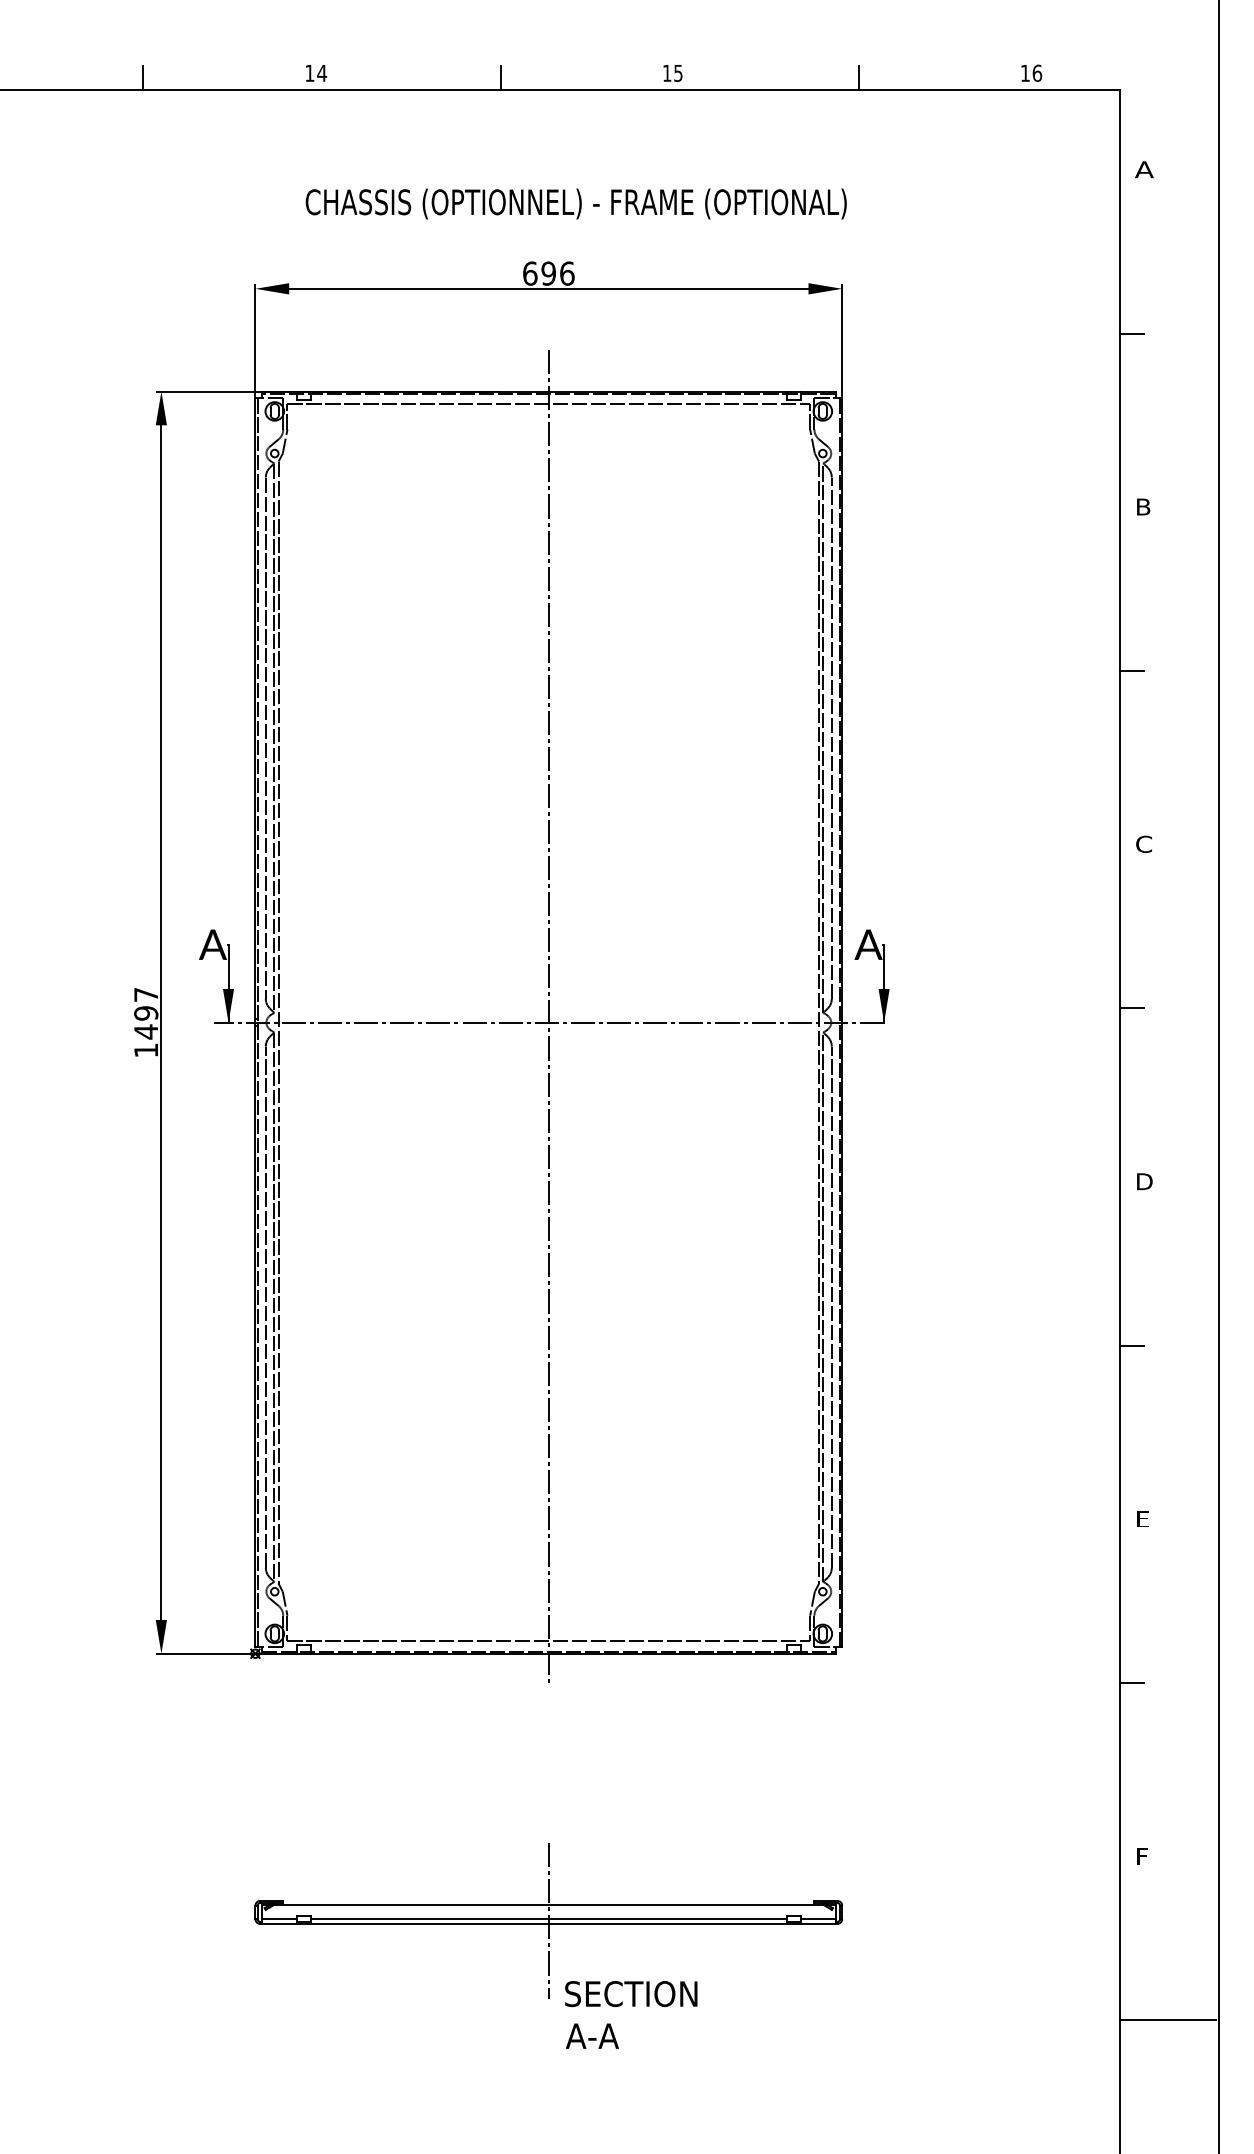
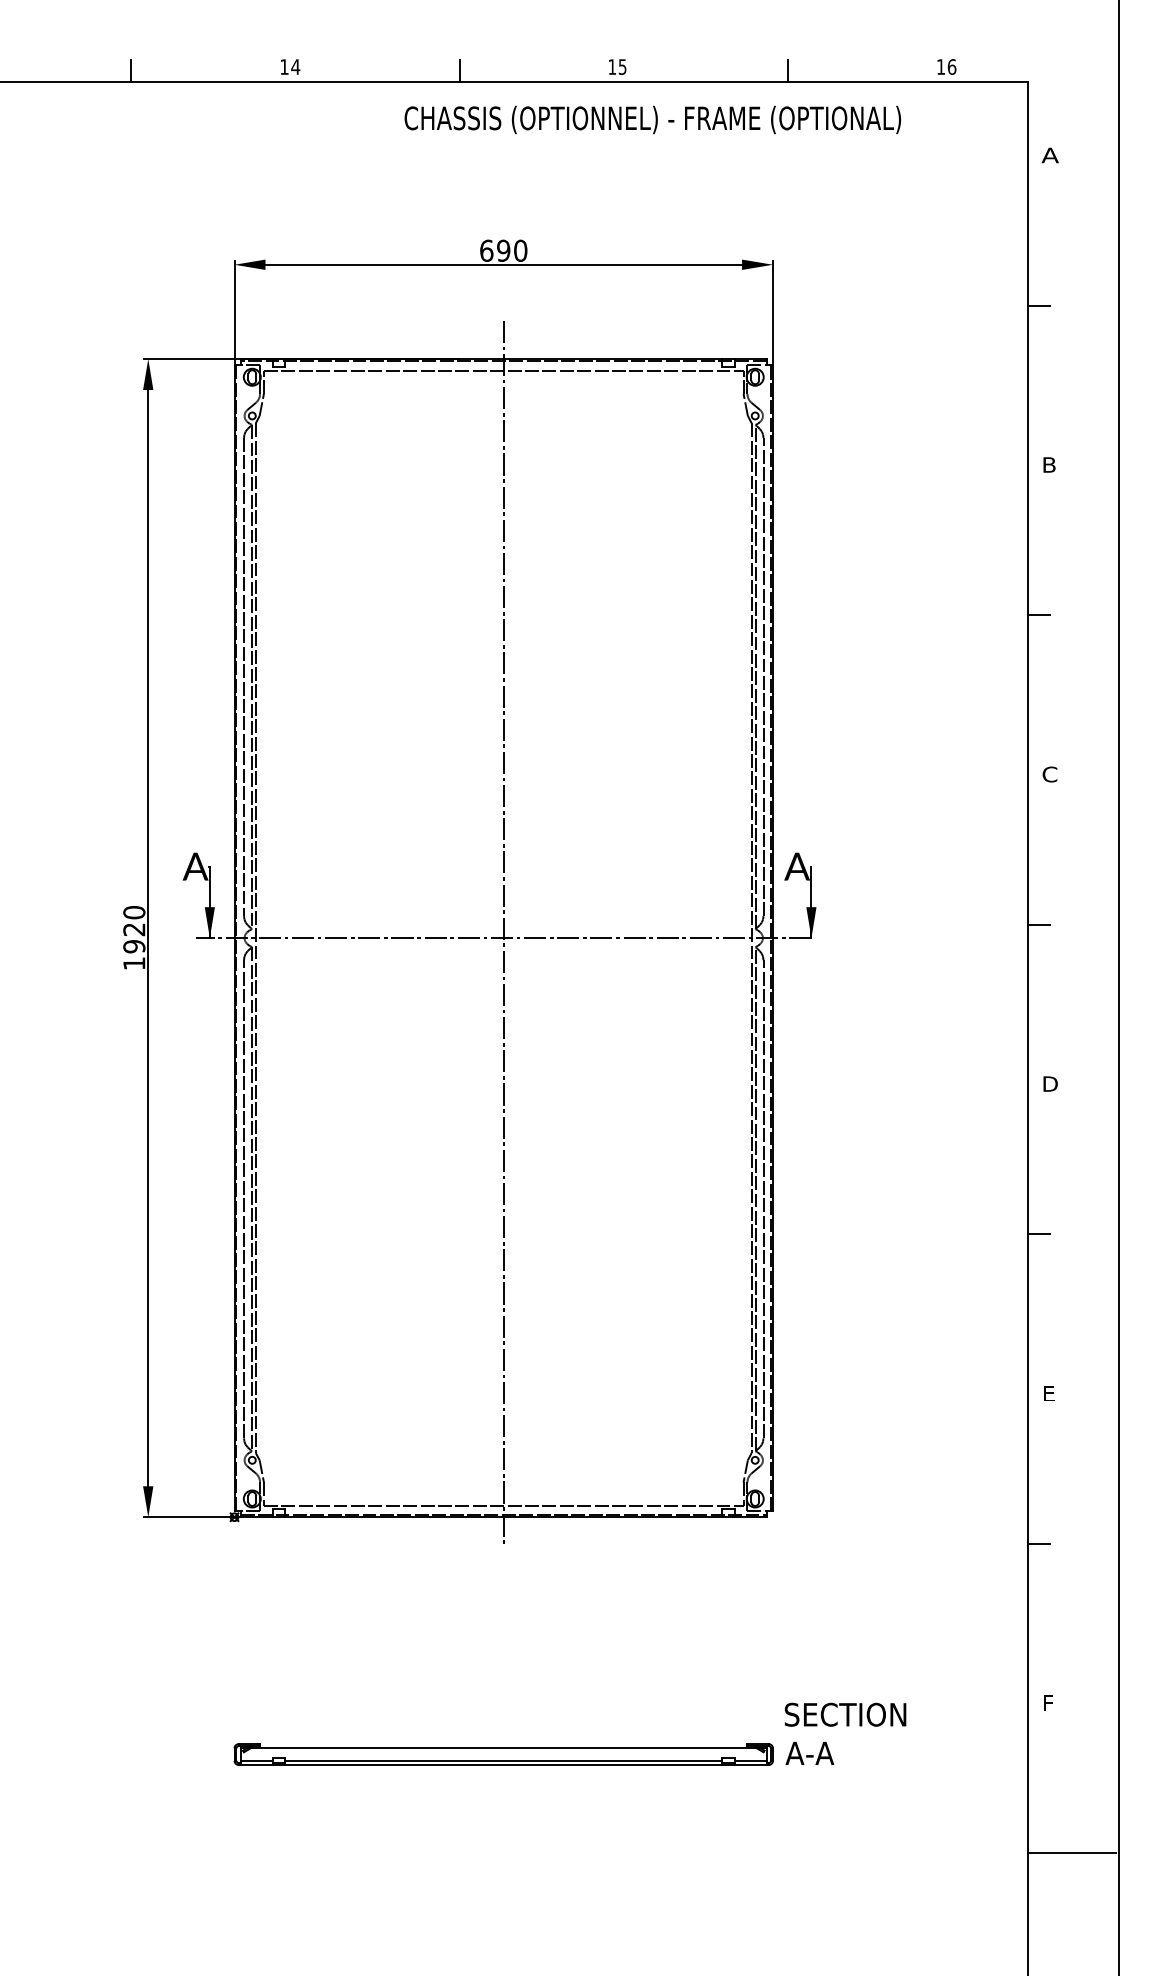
text: (575, 203) -> (652, 119), moved
text: (567, 273) -> (520, 250), 696 -> 690
text: (146, 1013) -> (134, 929), 1497 -> 1920
line: (548, 1921) -> (503, 1762), removed
text: (631, 2014) -> (845, 1733), moved

